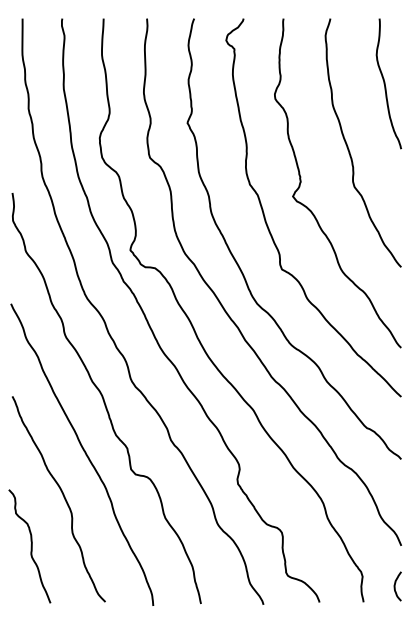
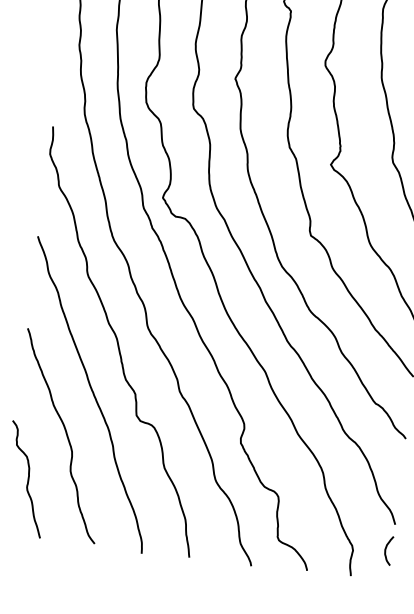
curve: (395, 586) -> (386, 550), moved

